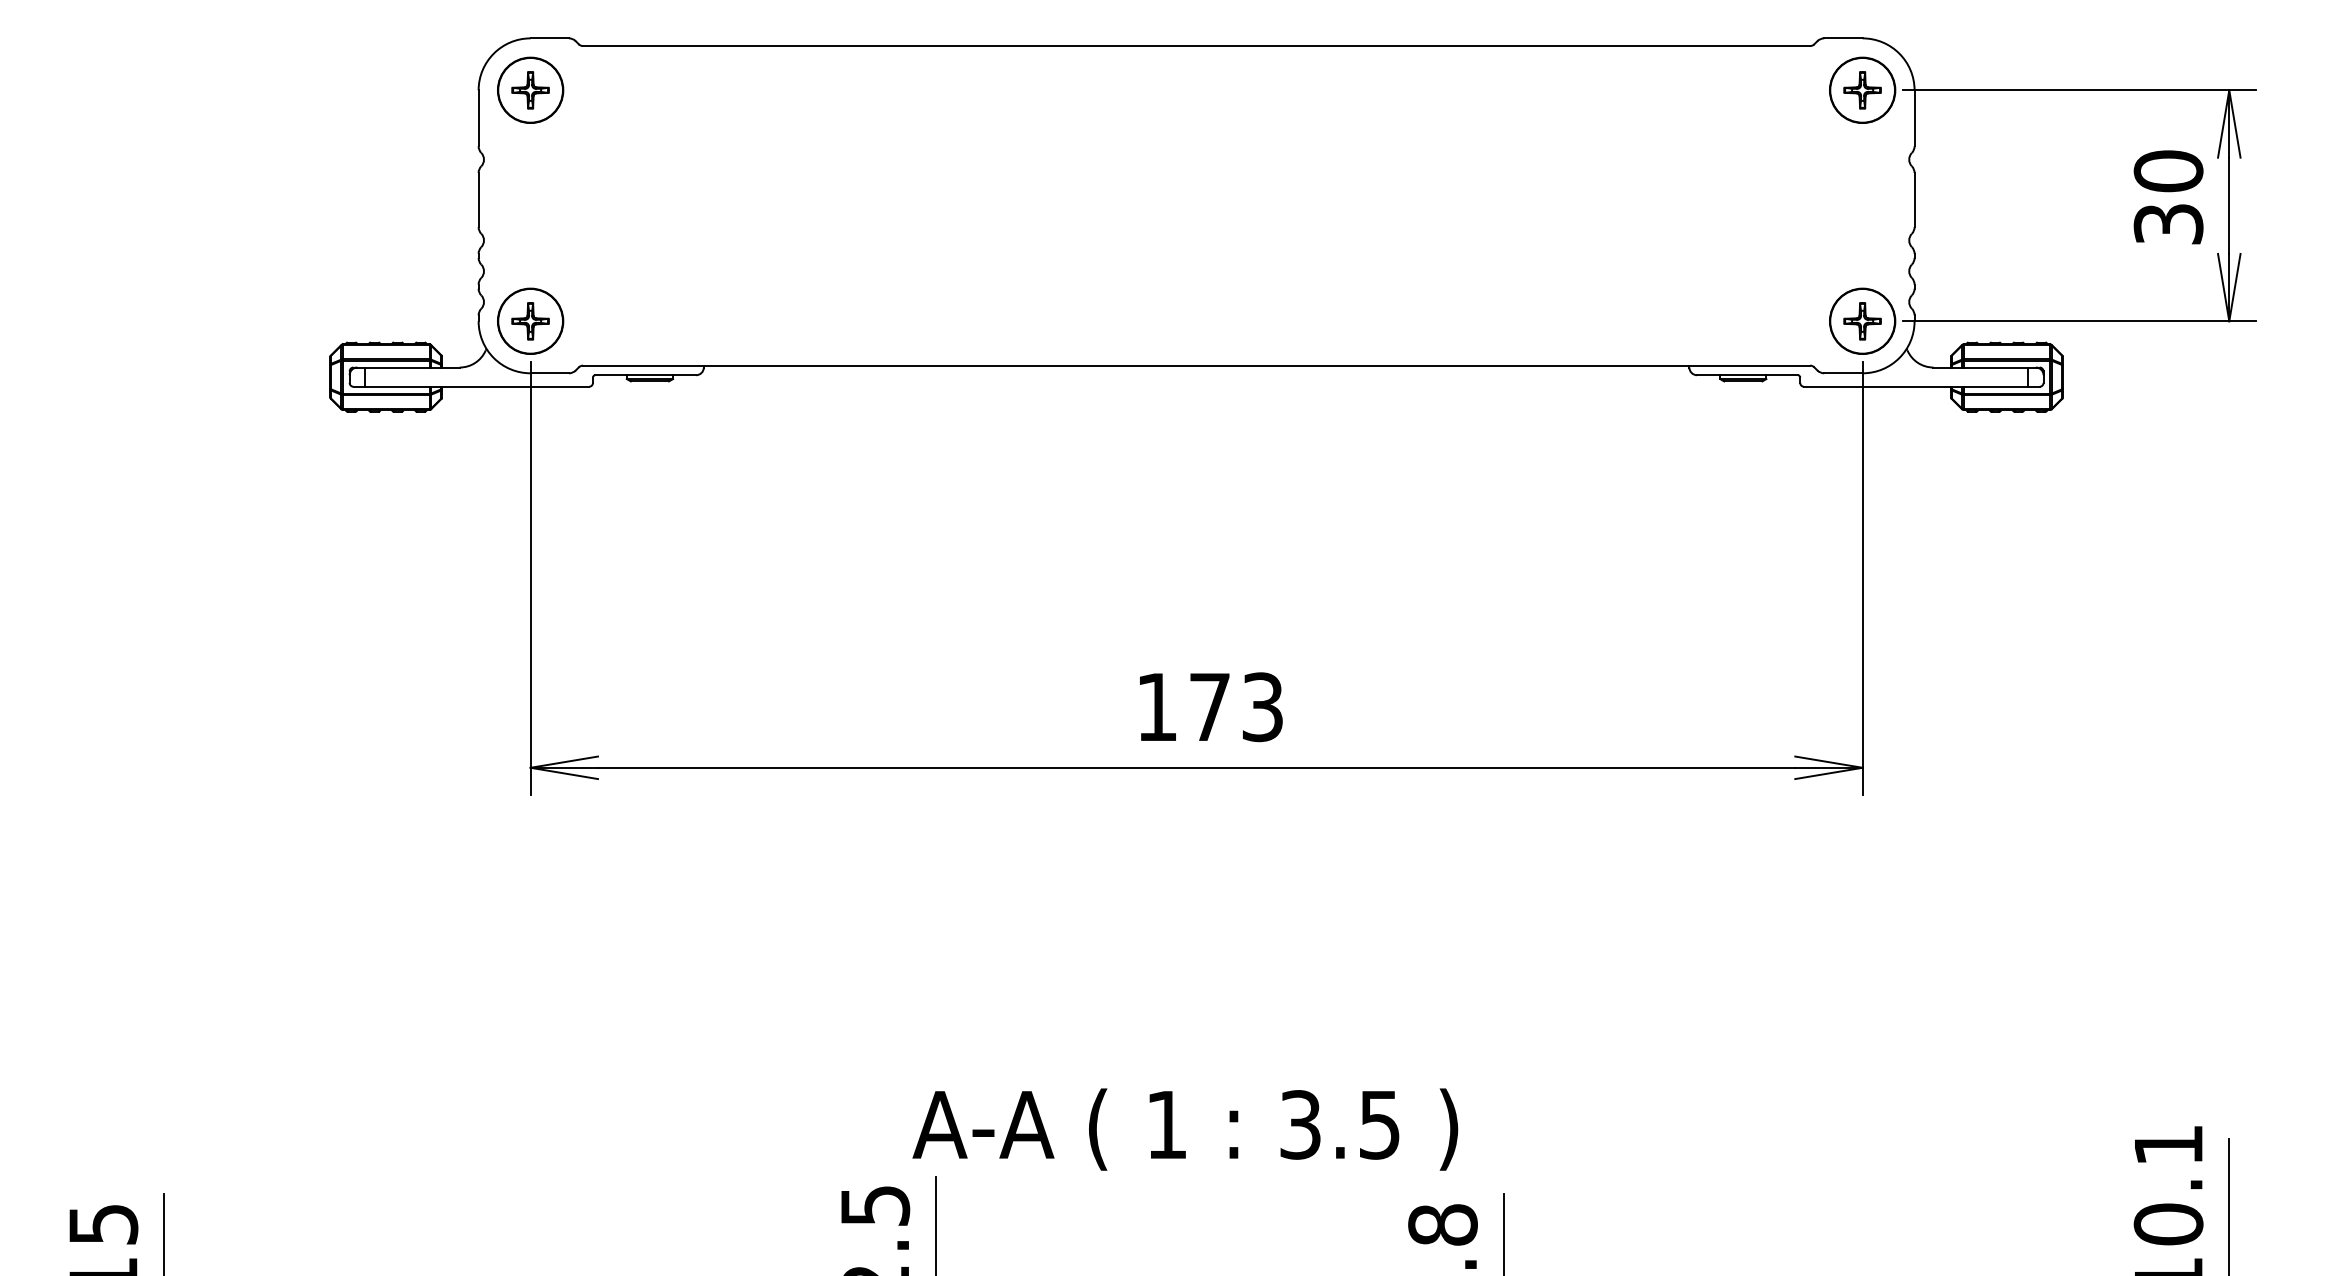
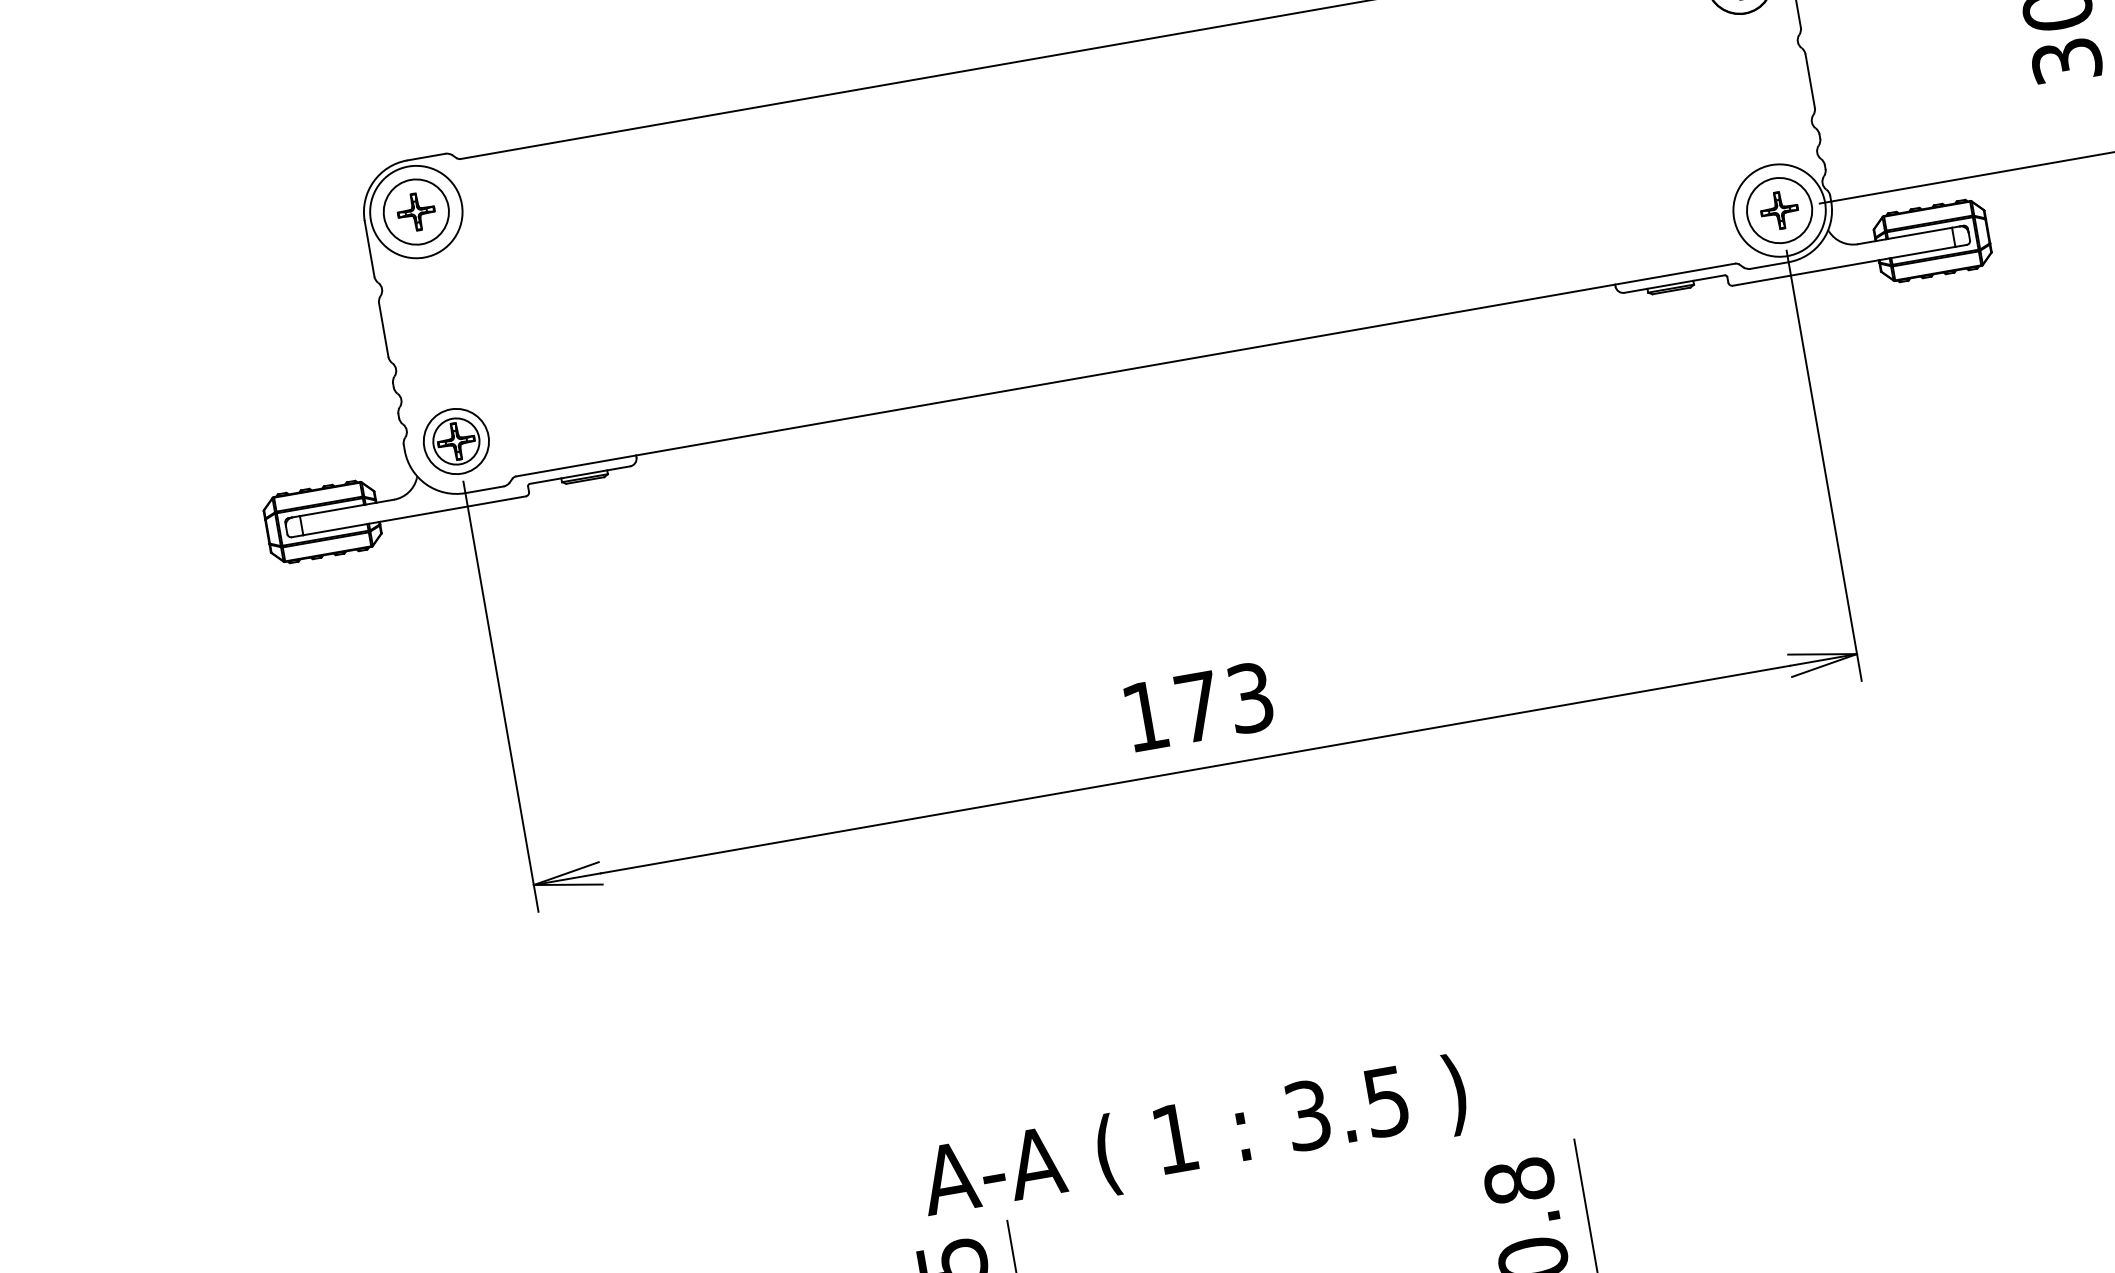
circle: (530, 90) -> (416, 212), size x1.4
circle: (530, 321) -> (456, 441), size x0.7
circle: (1862, 321) -> (1779, 210), size x1.4
text: (1185, 1129) -> (1194, 1139), moved

